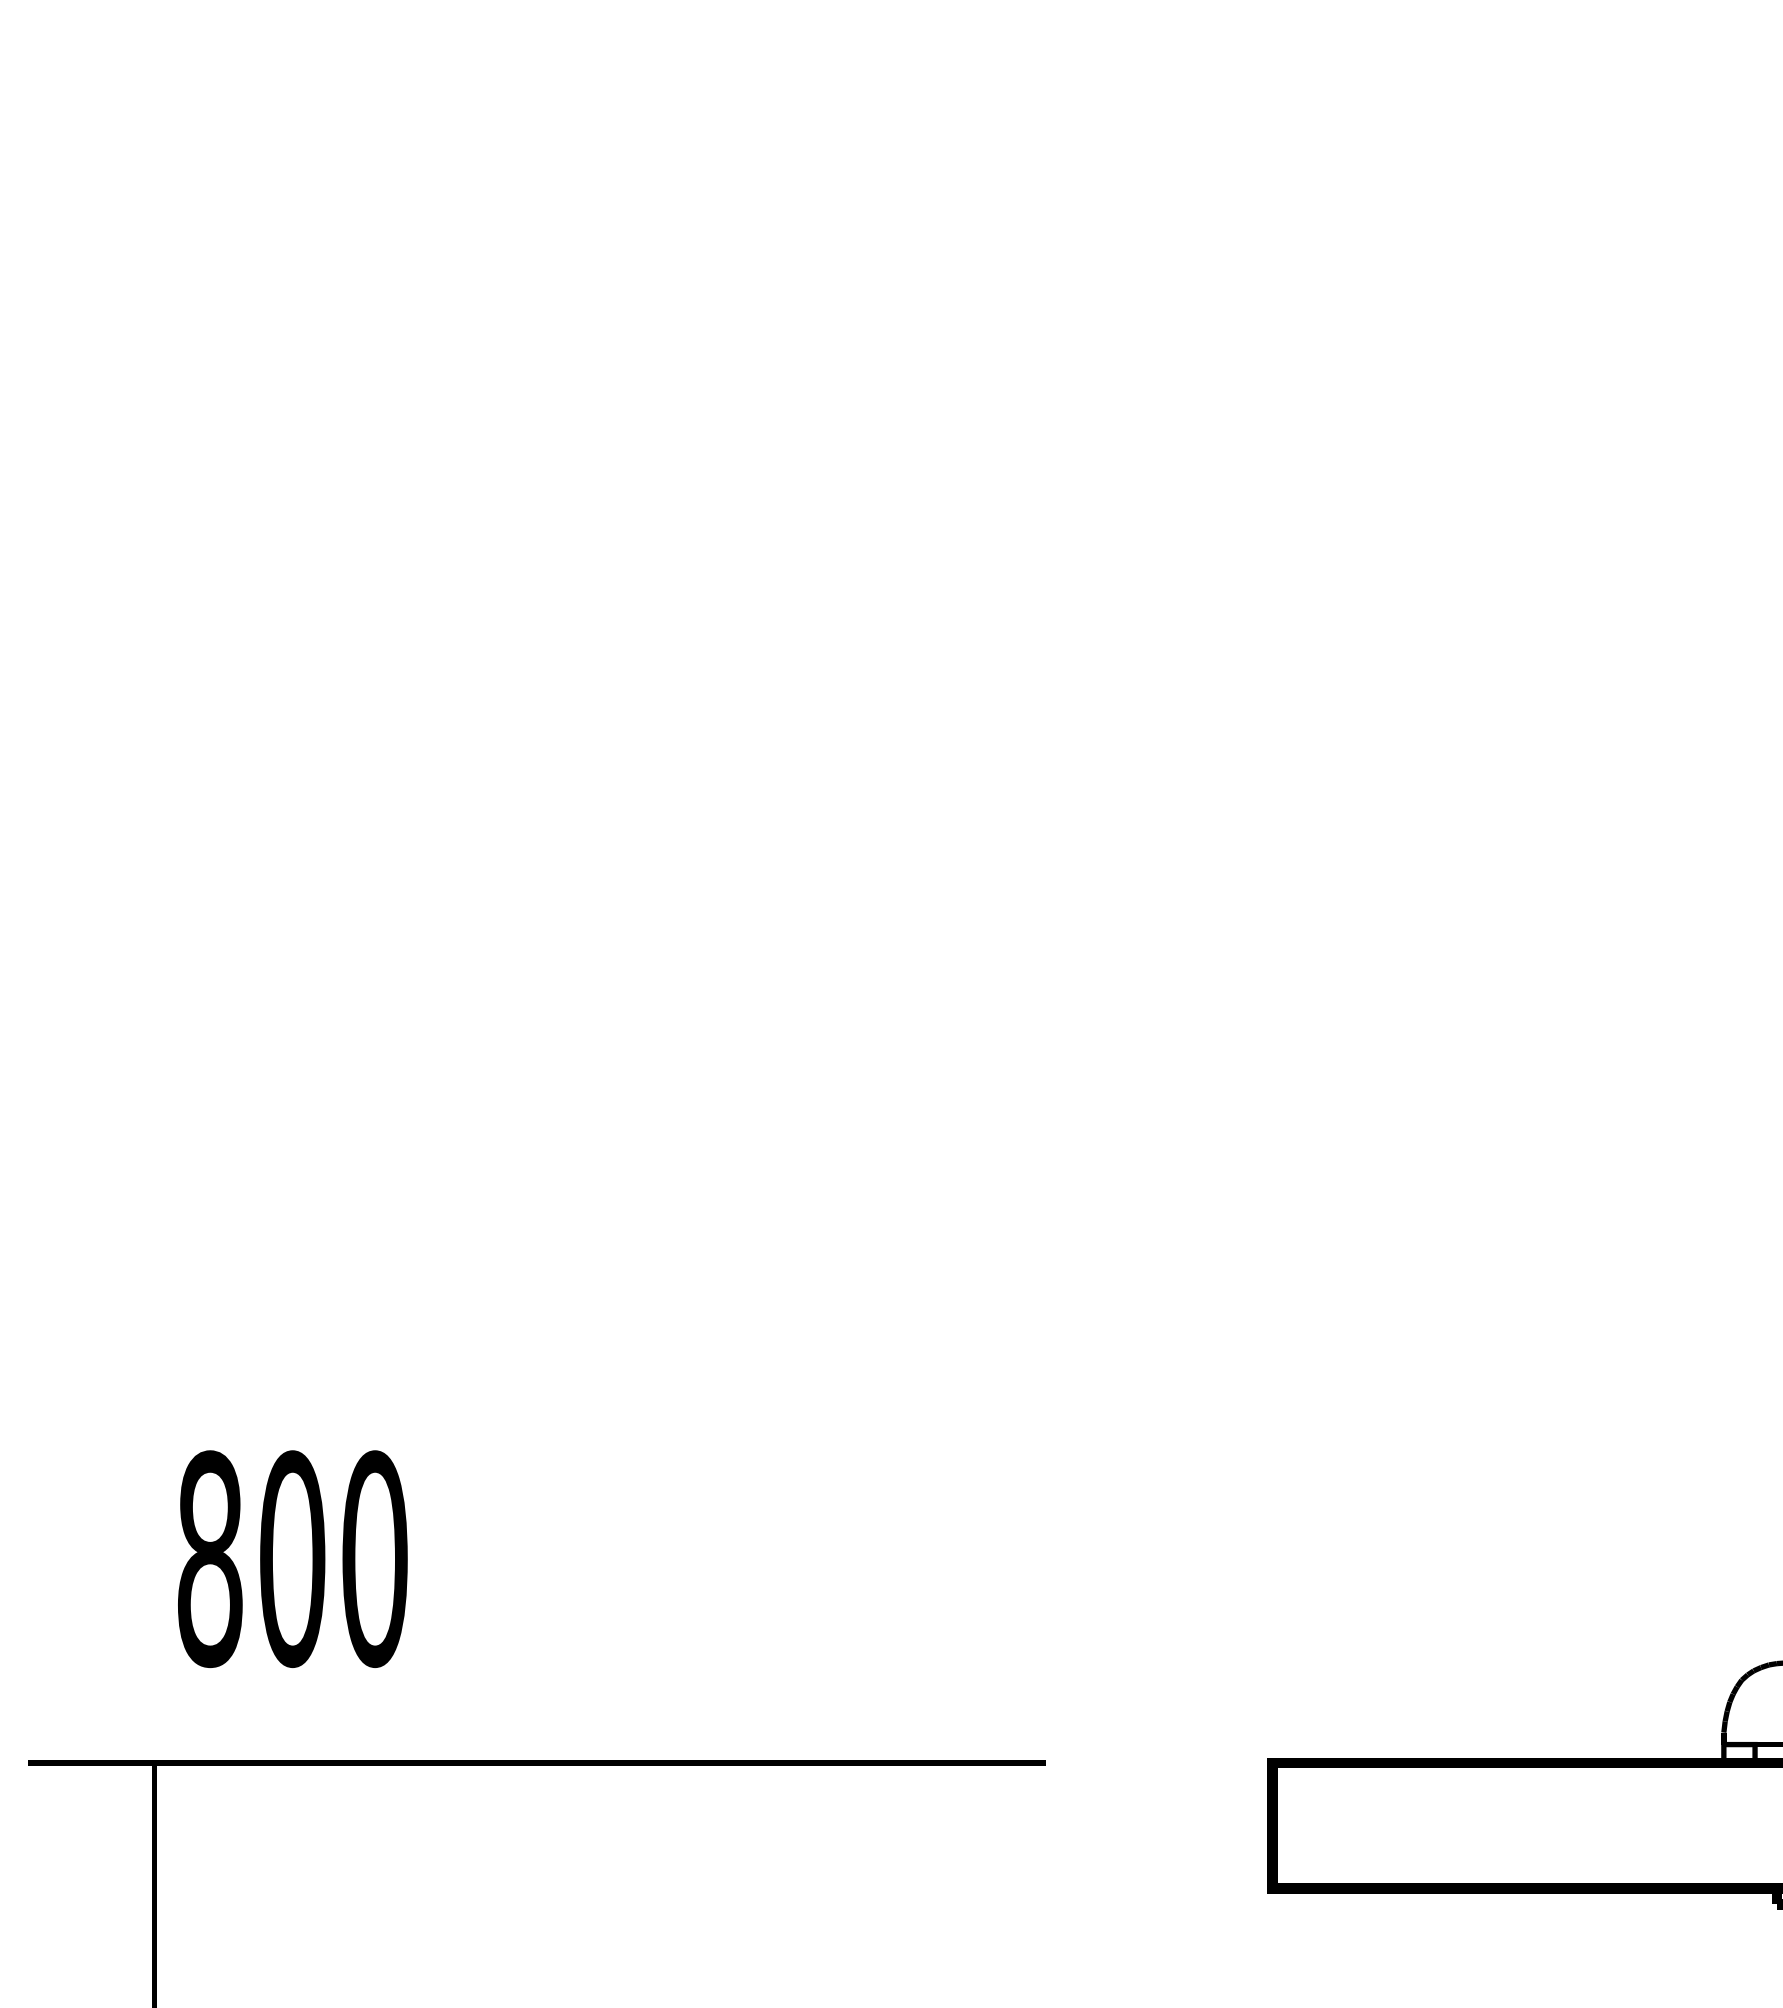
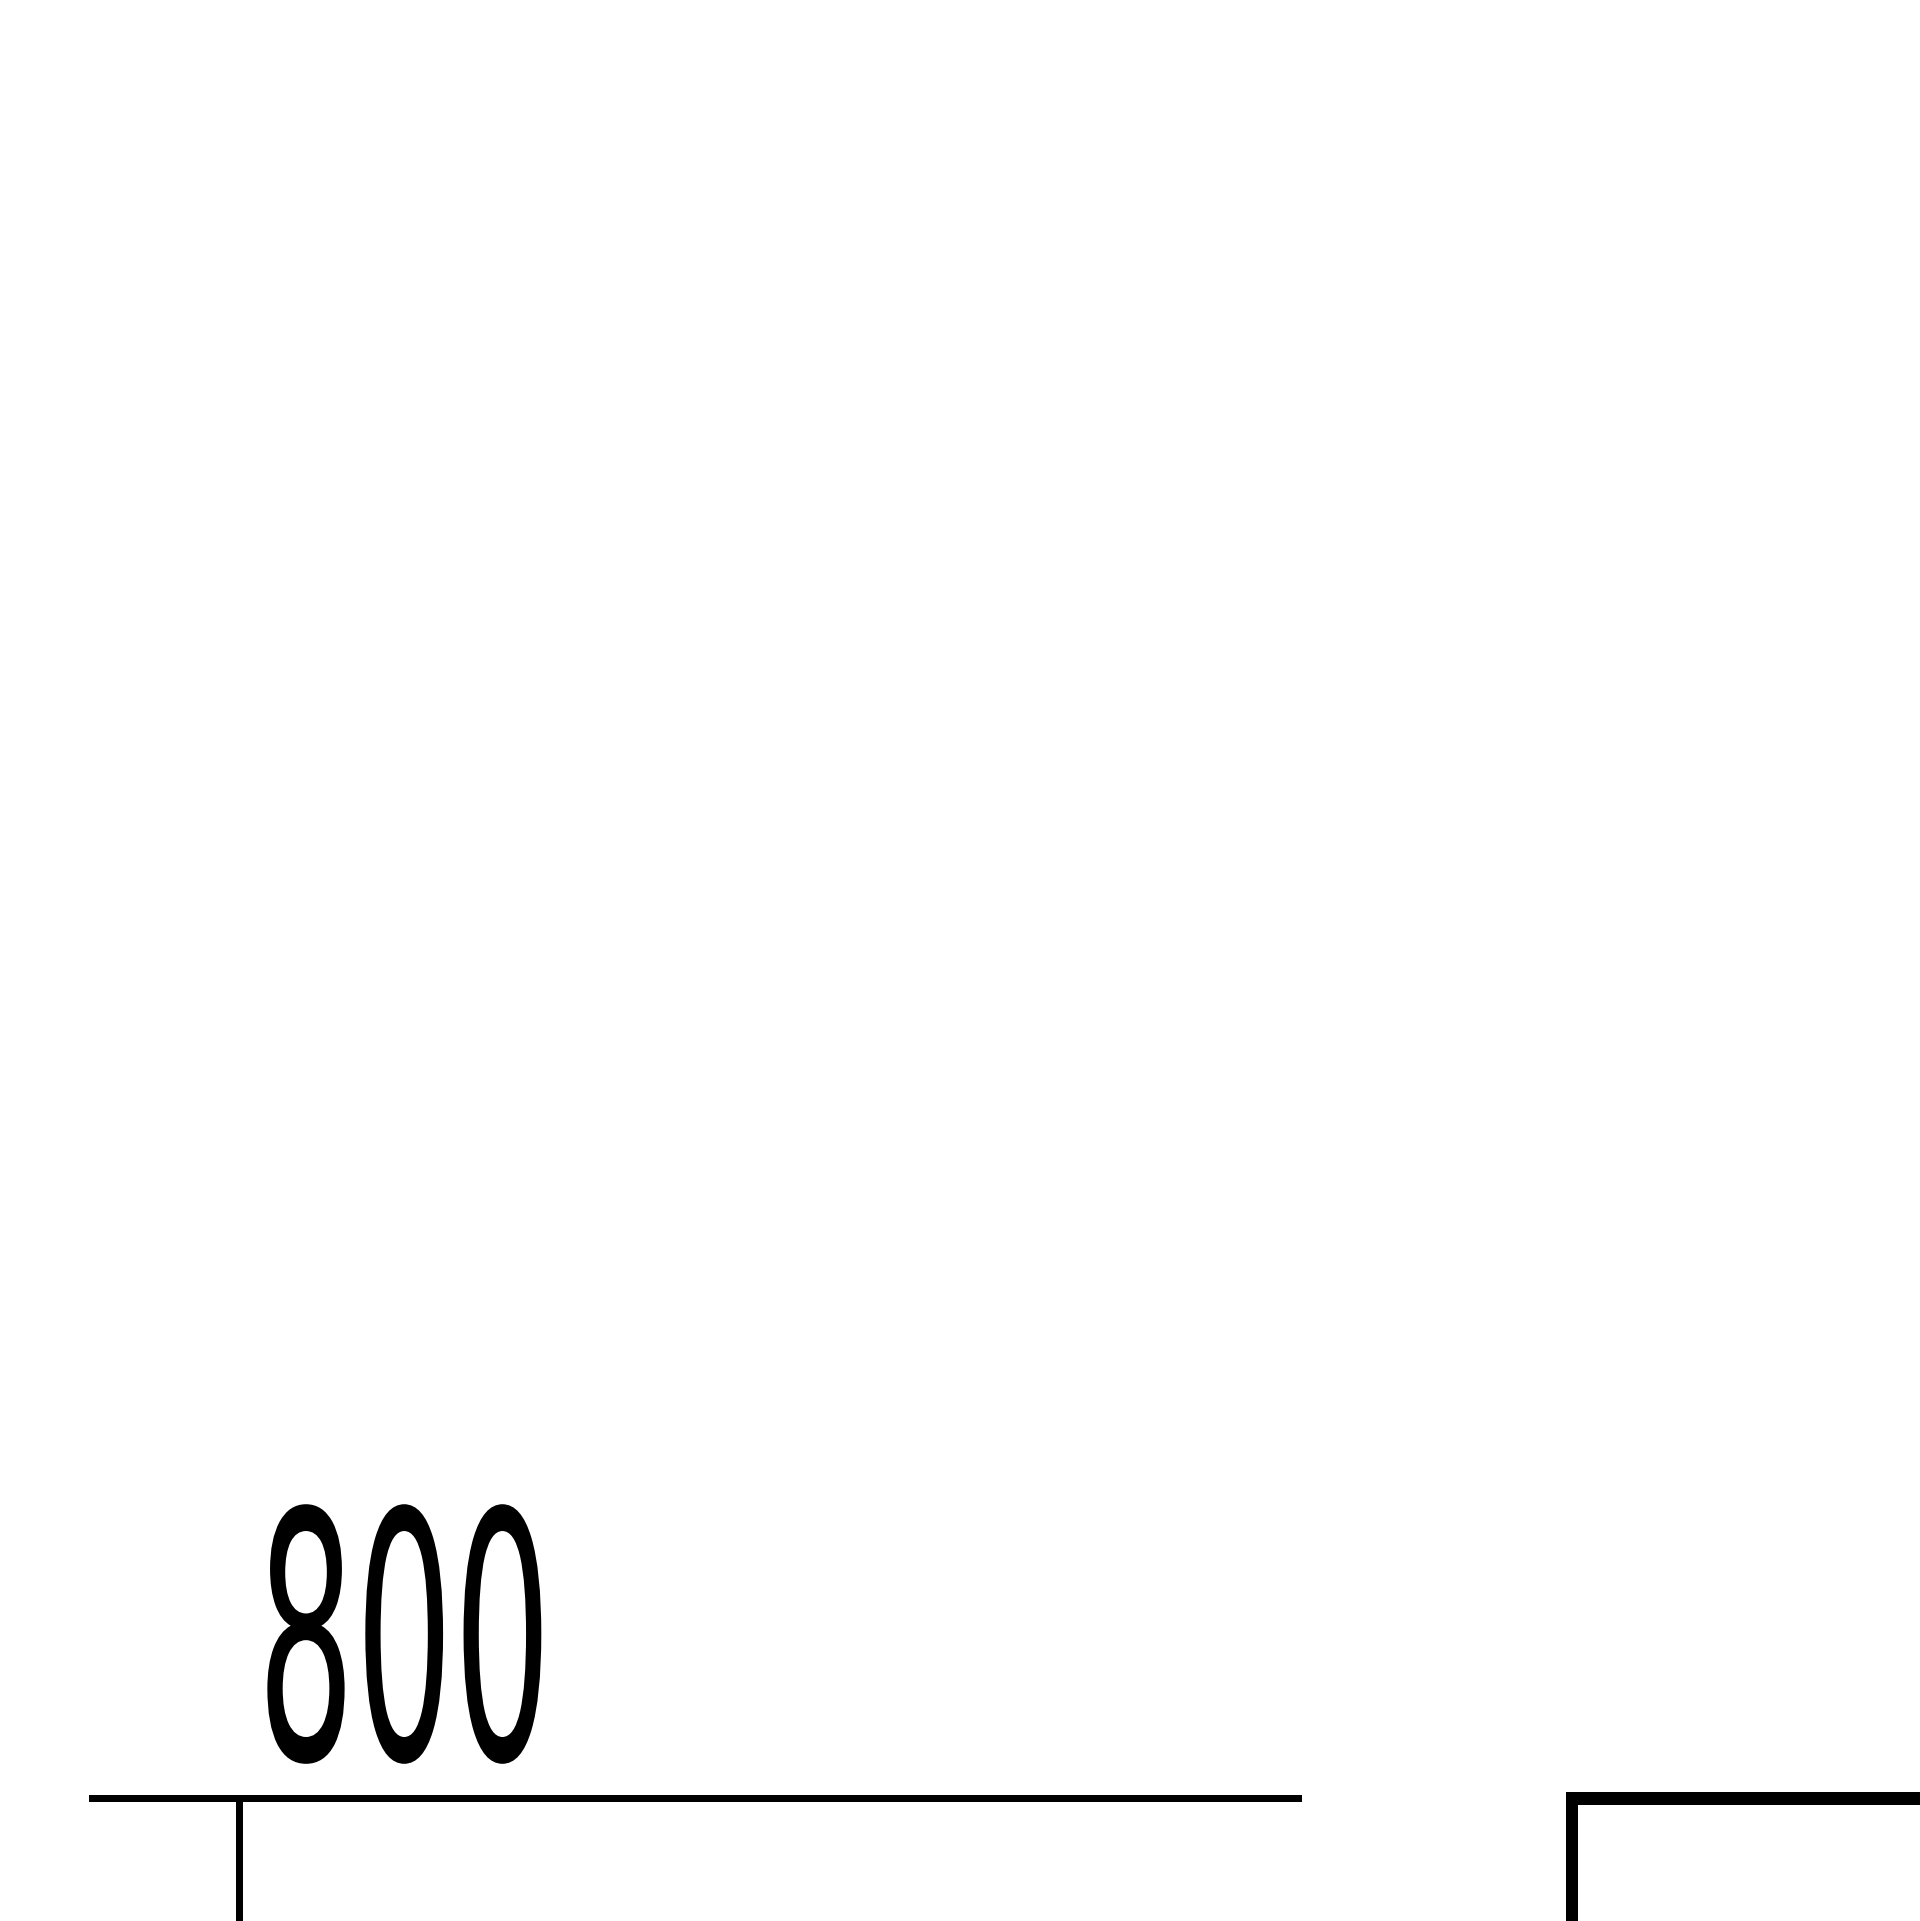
text: (292, 1558) -> (403, 1633), moved

